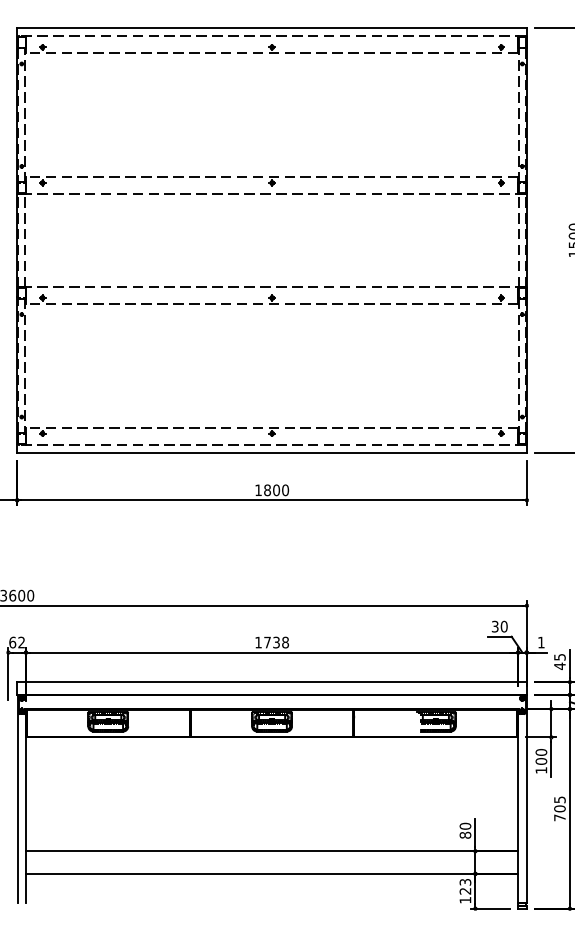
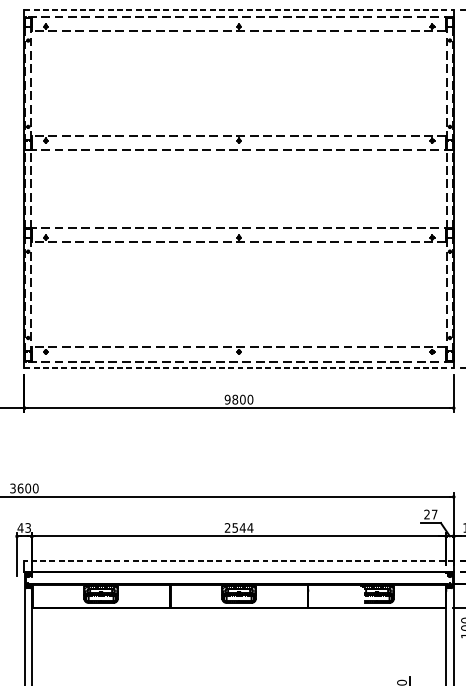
line: (272, 28) -> (239, 10), solid -> dashed
line: (272, 452) -> (239, 367), solid -> dashed
text: (258, 490) -> (227, 399), 1800 -> 9800
text: (499, 626) -> (430, 514), 30 -> 27
text: (16, 642) -> (23, 527), 62 -> 43
text: (272, 642) -> (239, 527), 1738 -> 2544
line: (272, 682) -> (239, 561), solid -> dashed

